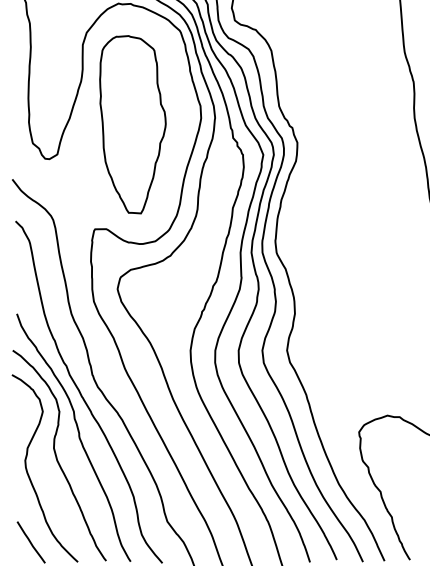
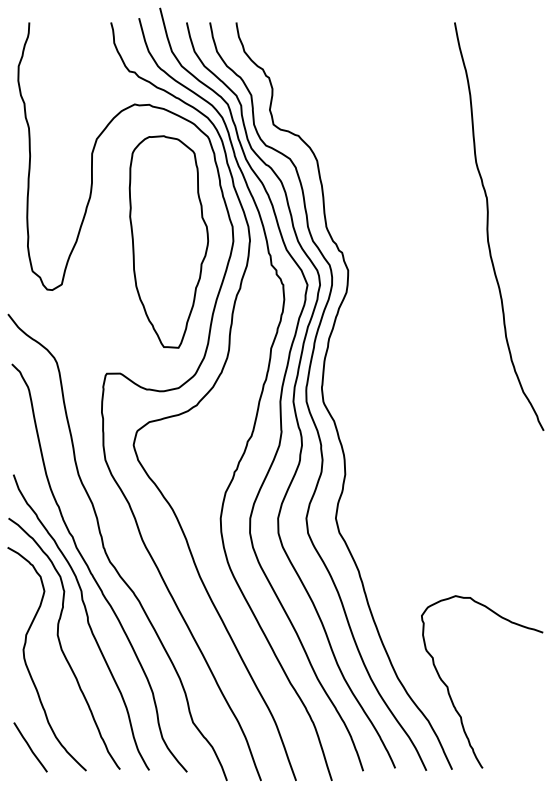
part: (132, 124) -> (168, 241), moved

